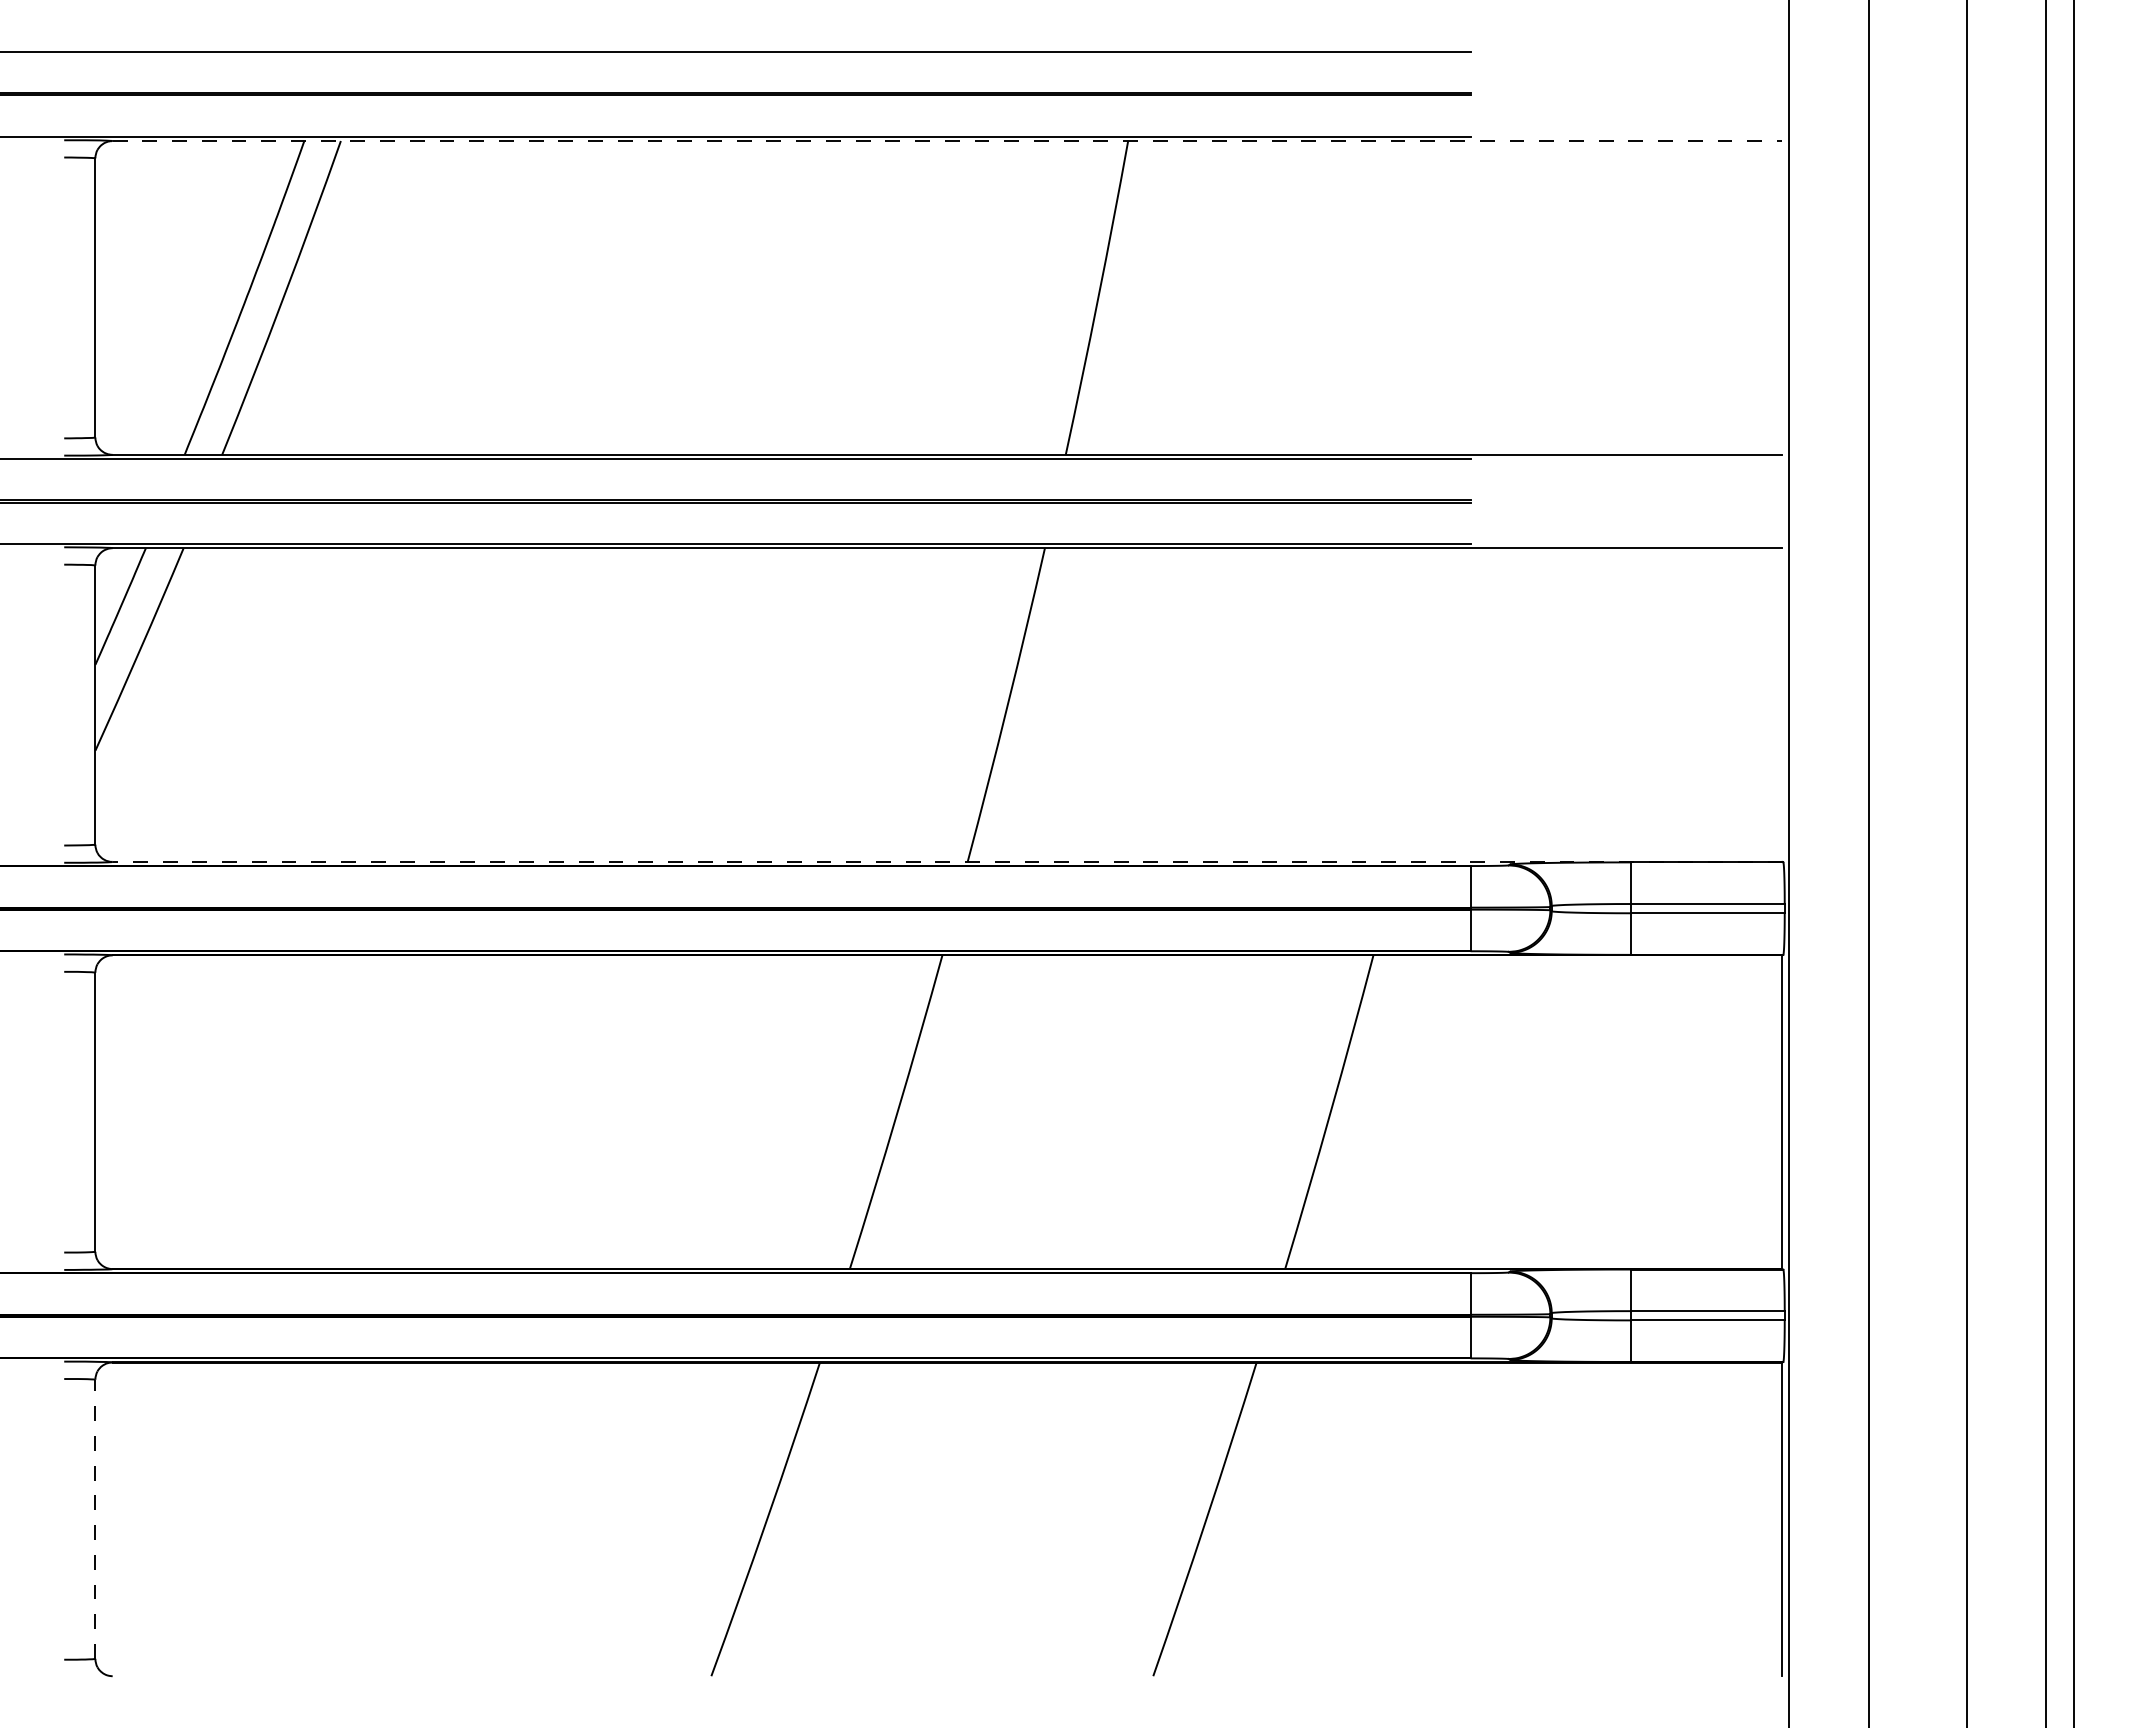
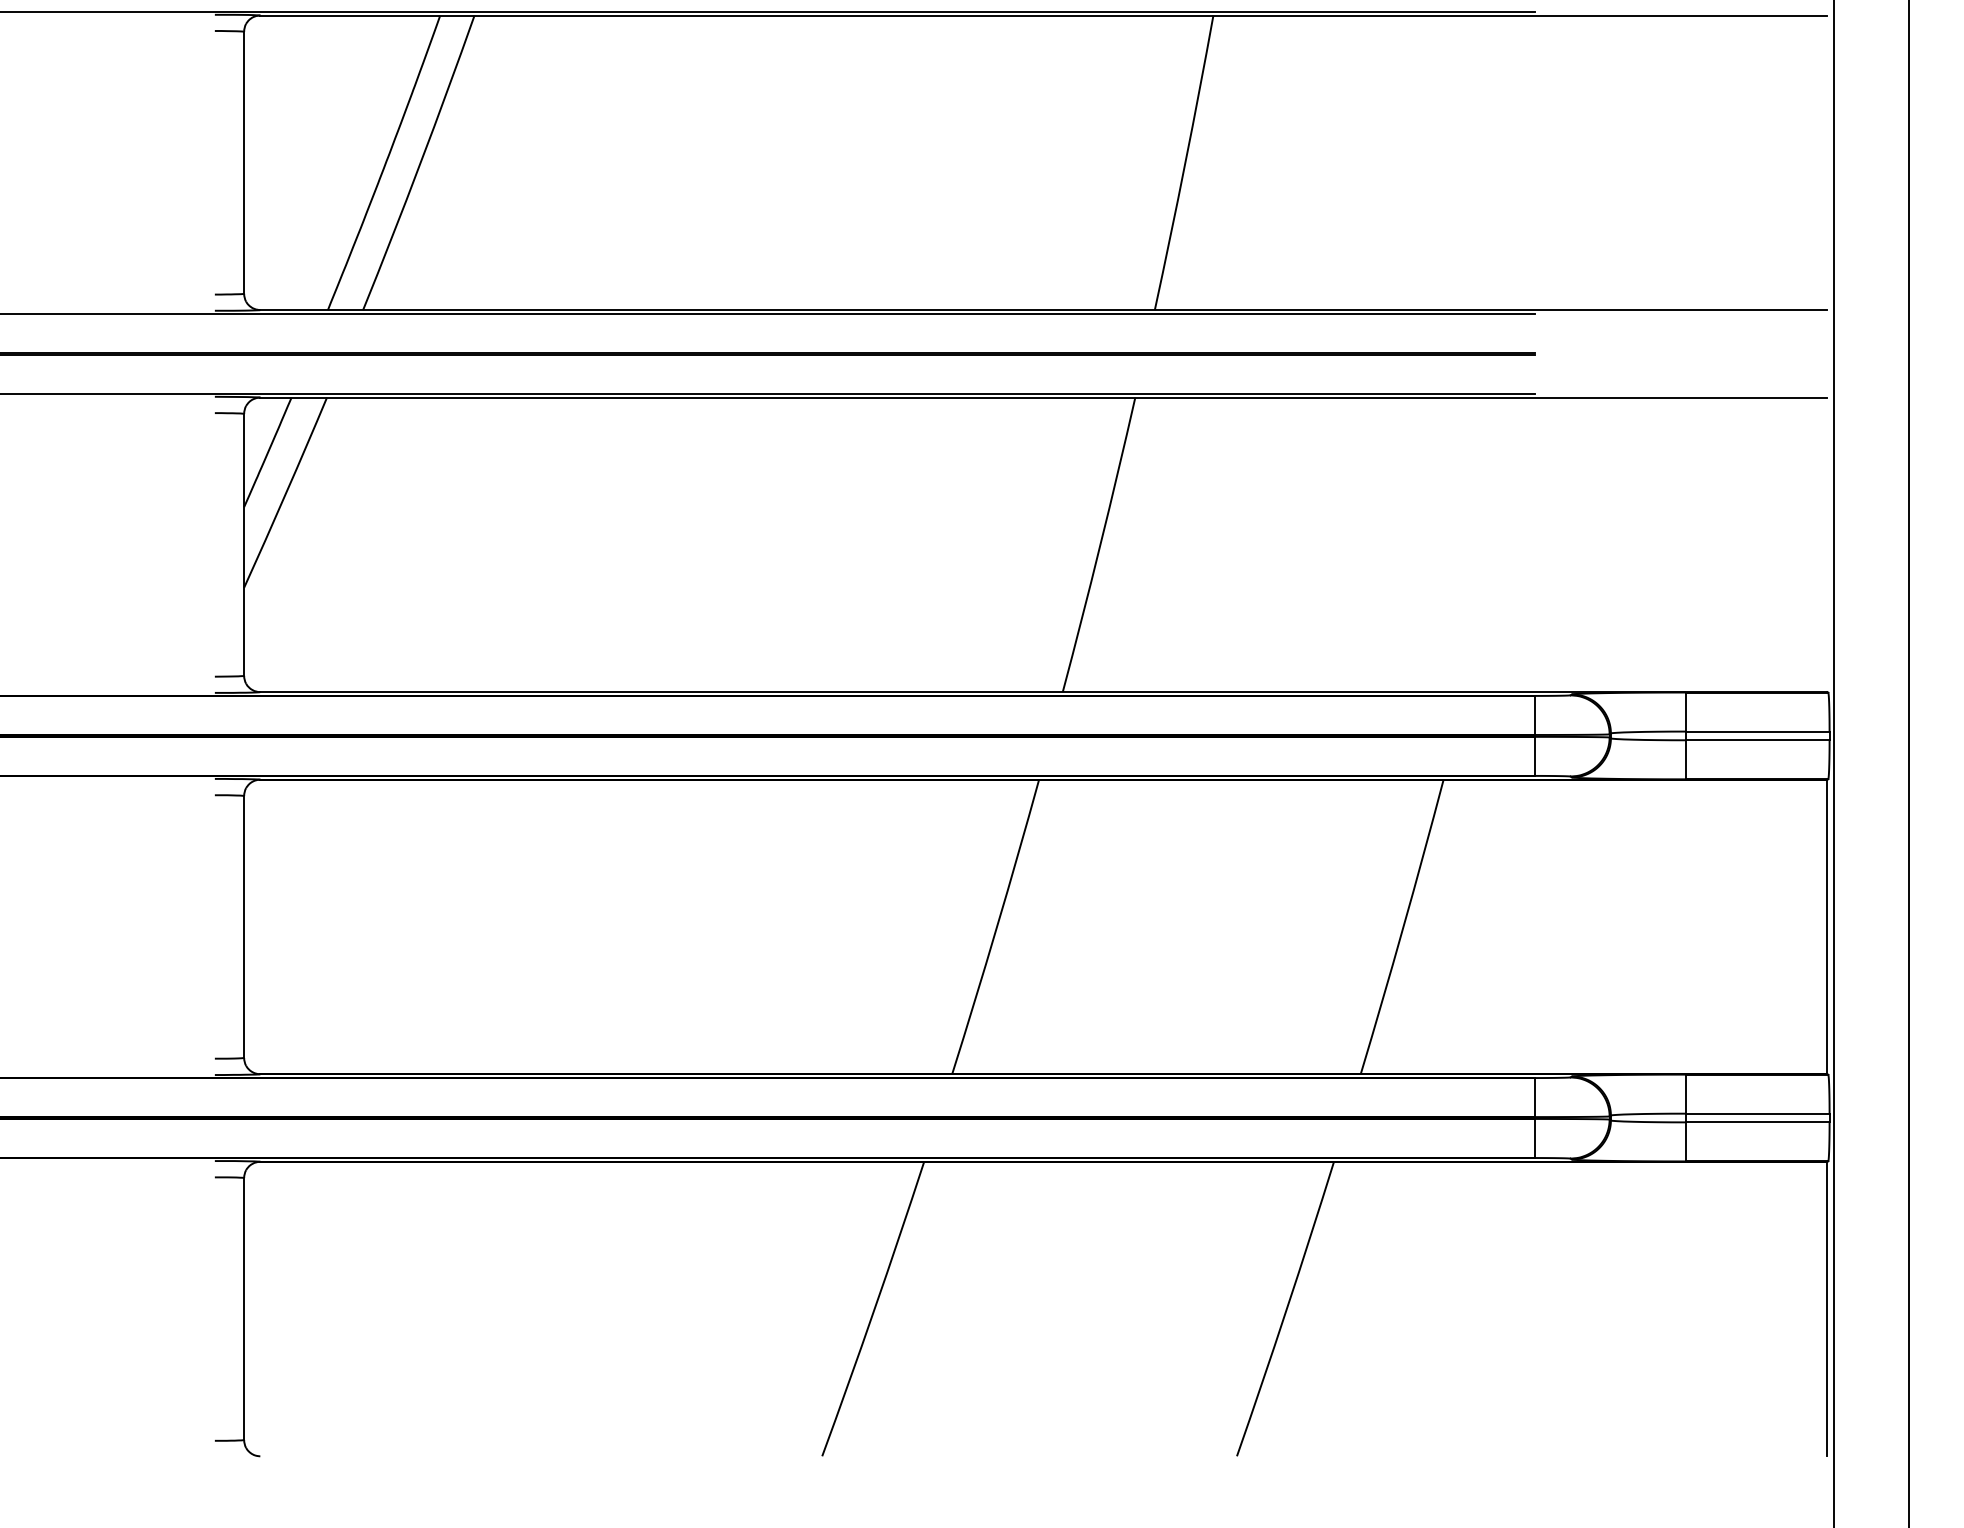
line: (947, 141) -> (1043, 15), dashed -> solid
line: (947, 861) -> (1043, 691), dashed -> solid
line: (95, 1519) -> (244, 1309), dashed -> solid

